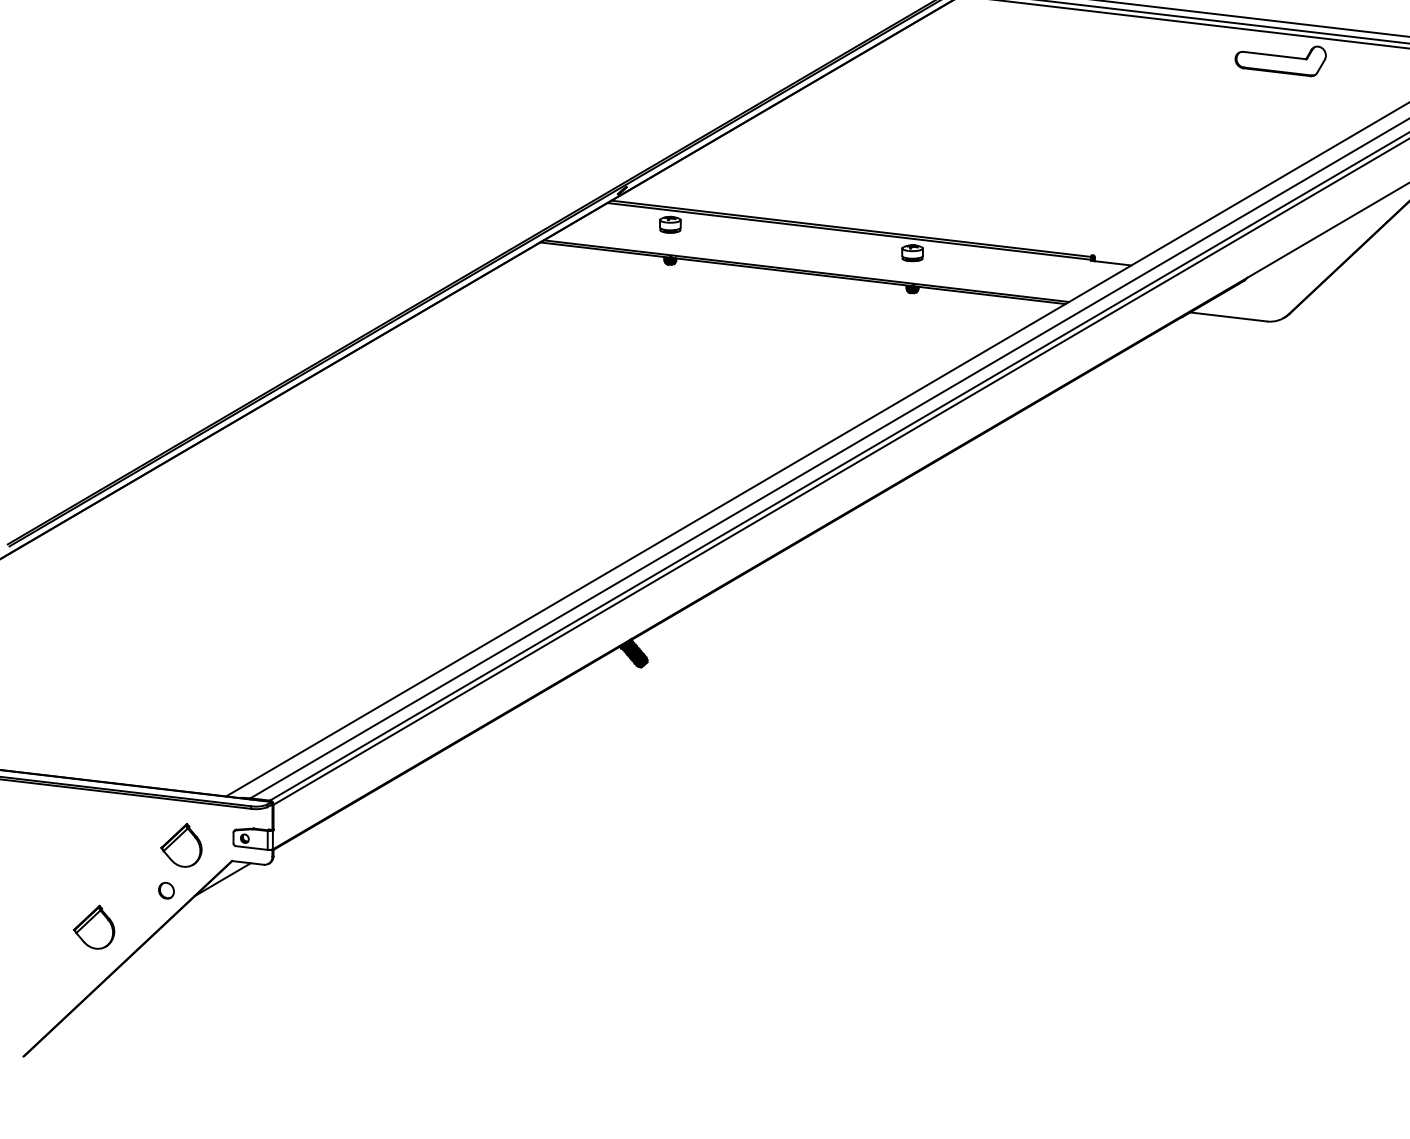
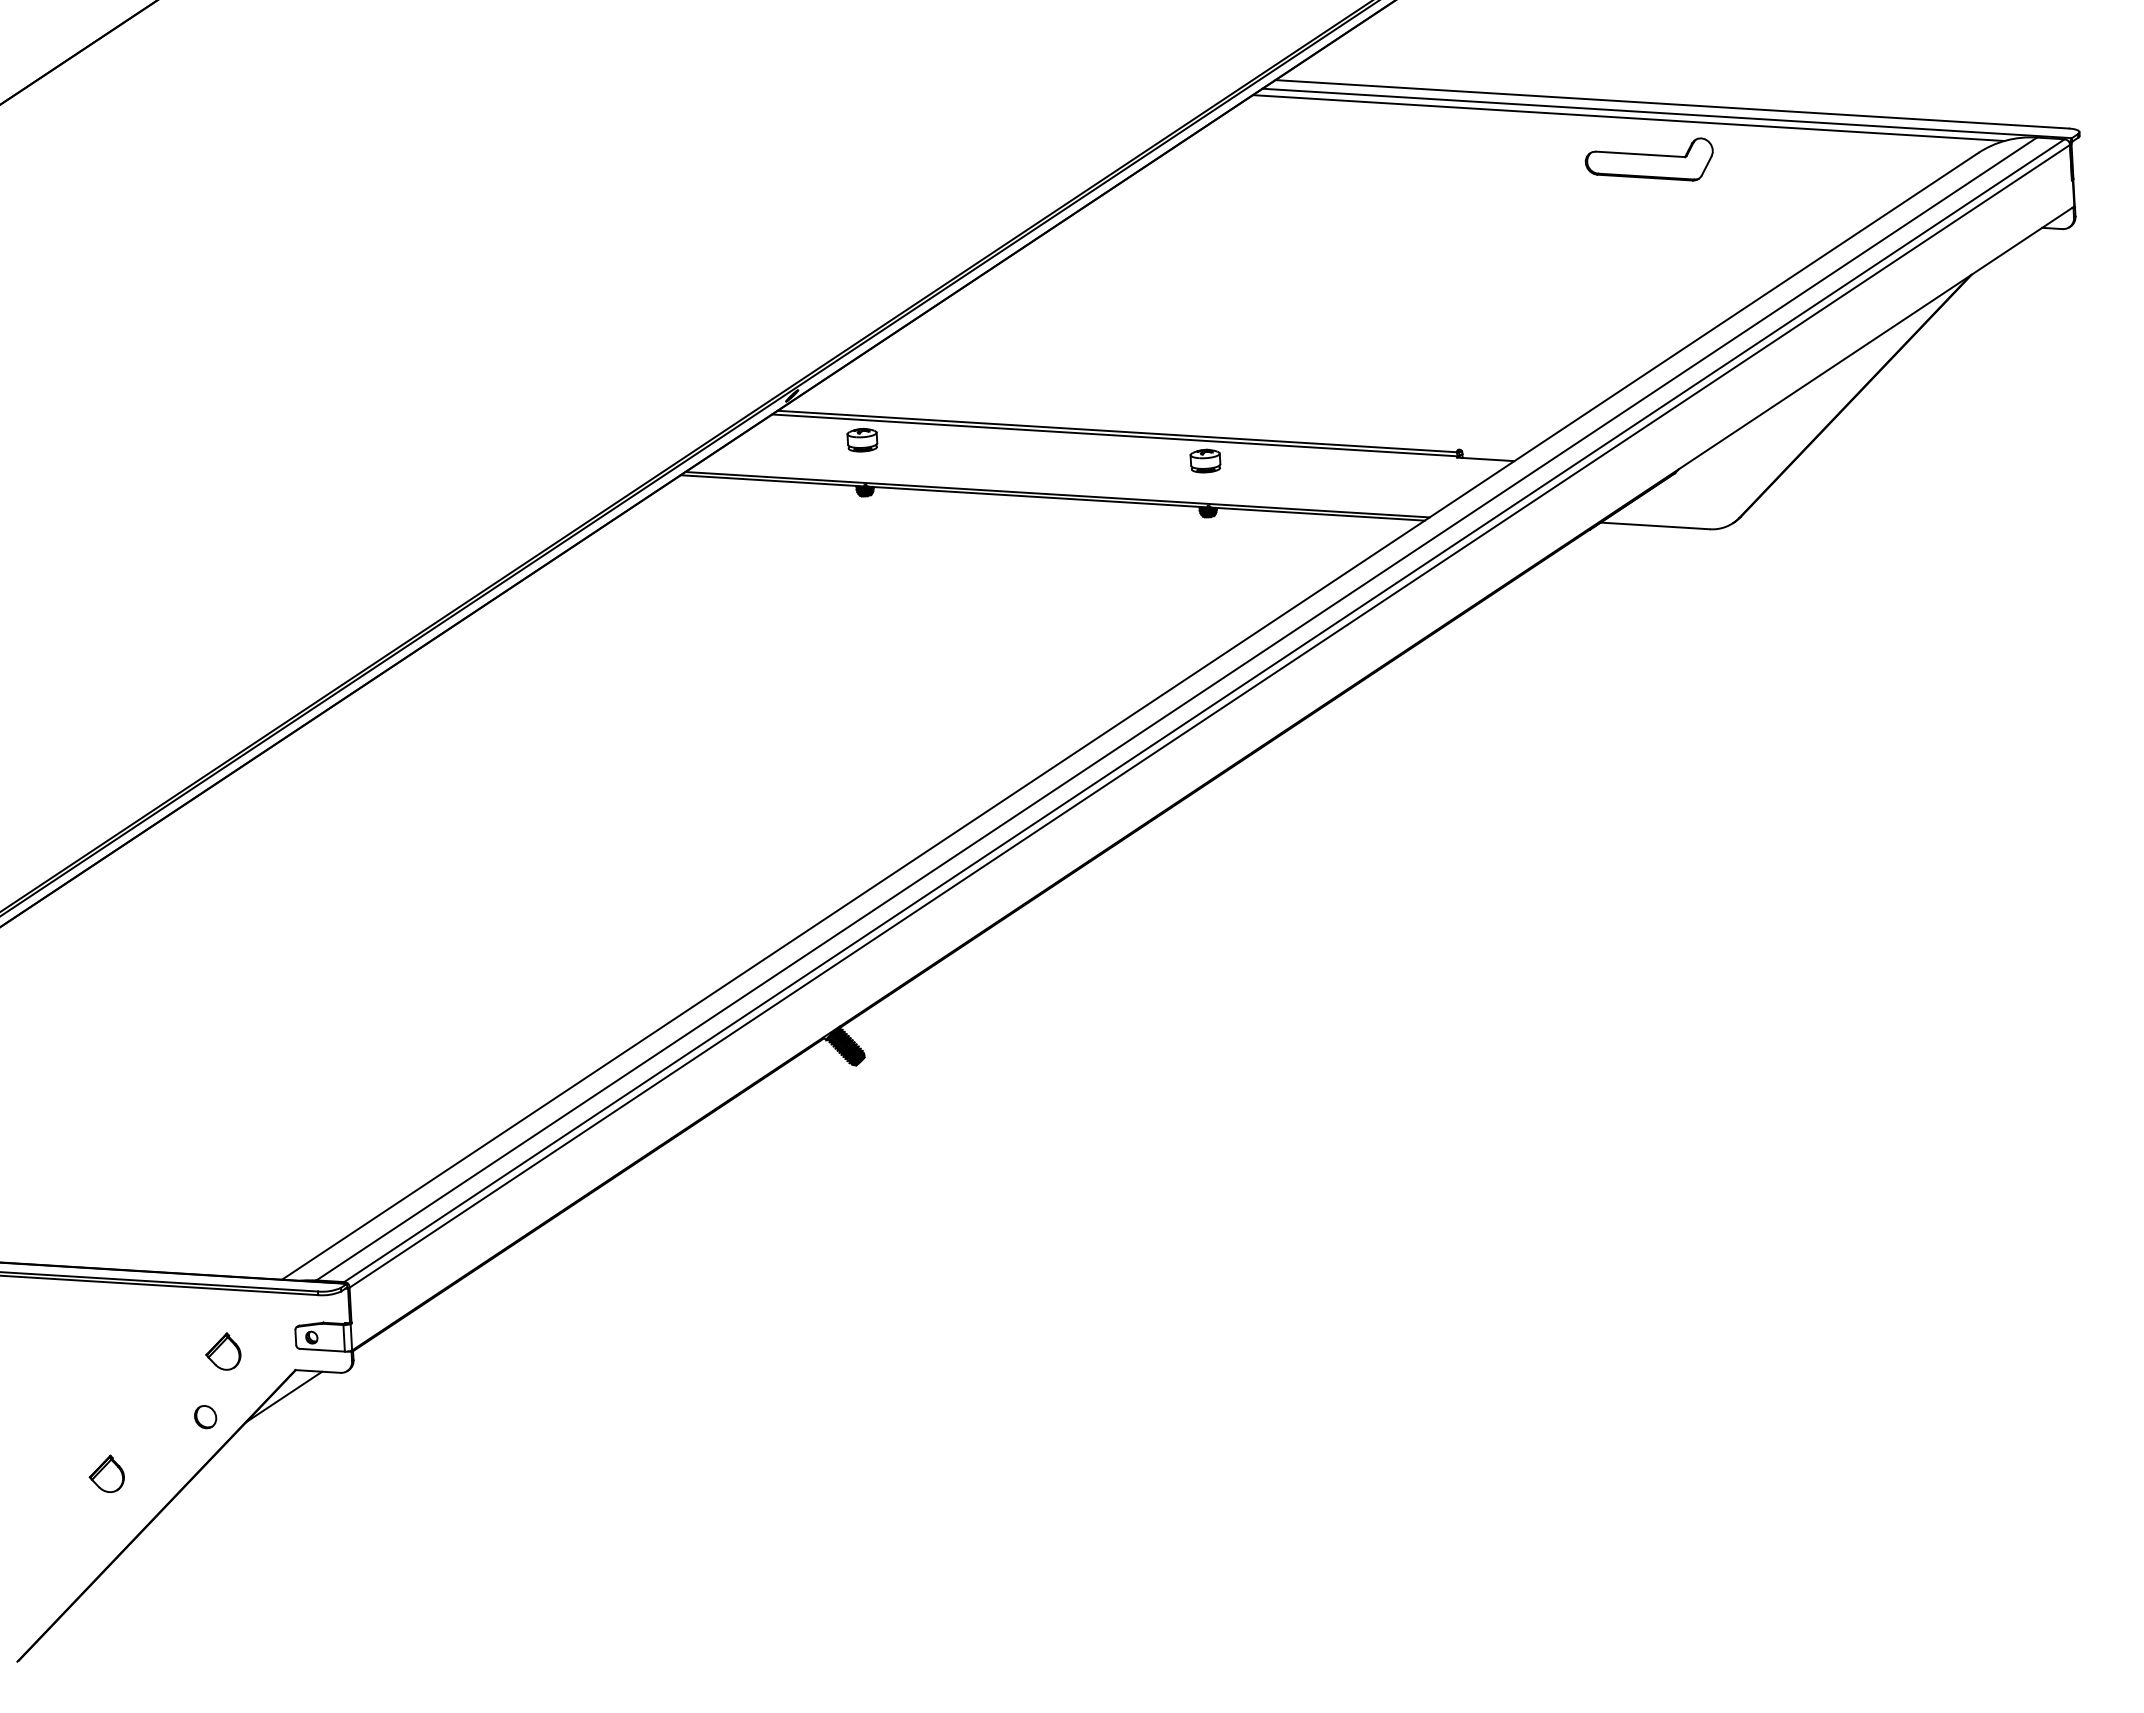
part: (1280, 59) -> (1648, 159), moved
part: (181, 845) -> (223, 1351), size x0.6
part: (94, 926) -> (106, 1473), size x0.6

